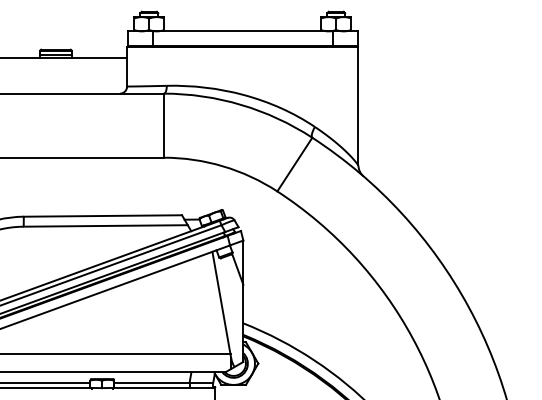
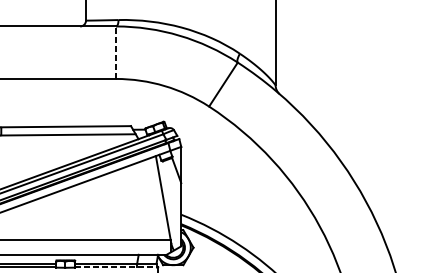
line: (163, 125) -> (115, 52), solid -> dashed
line: (163, 387) -> (115, 267), solid -> dashed

